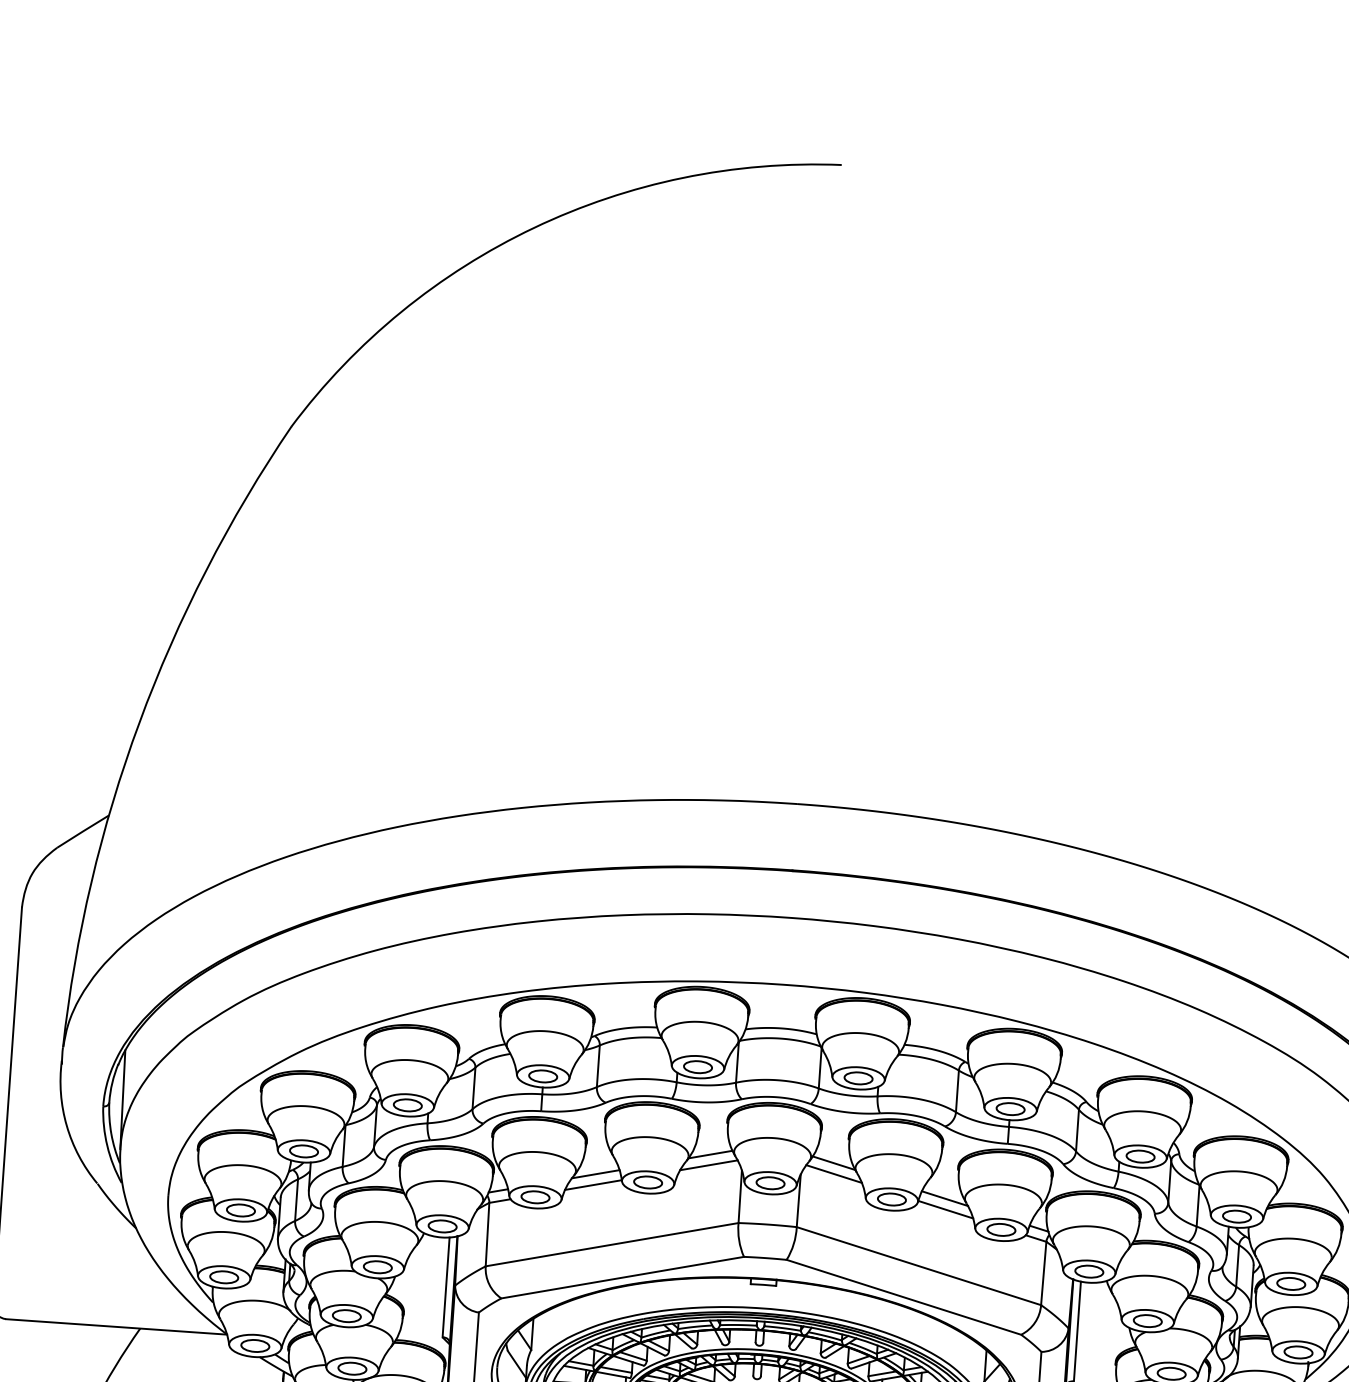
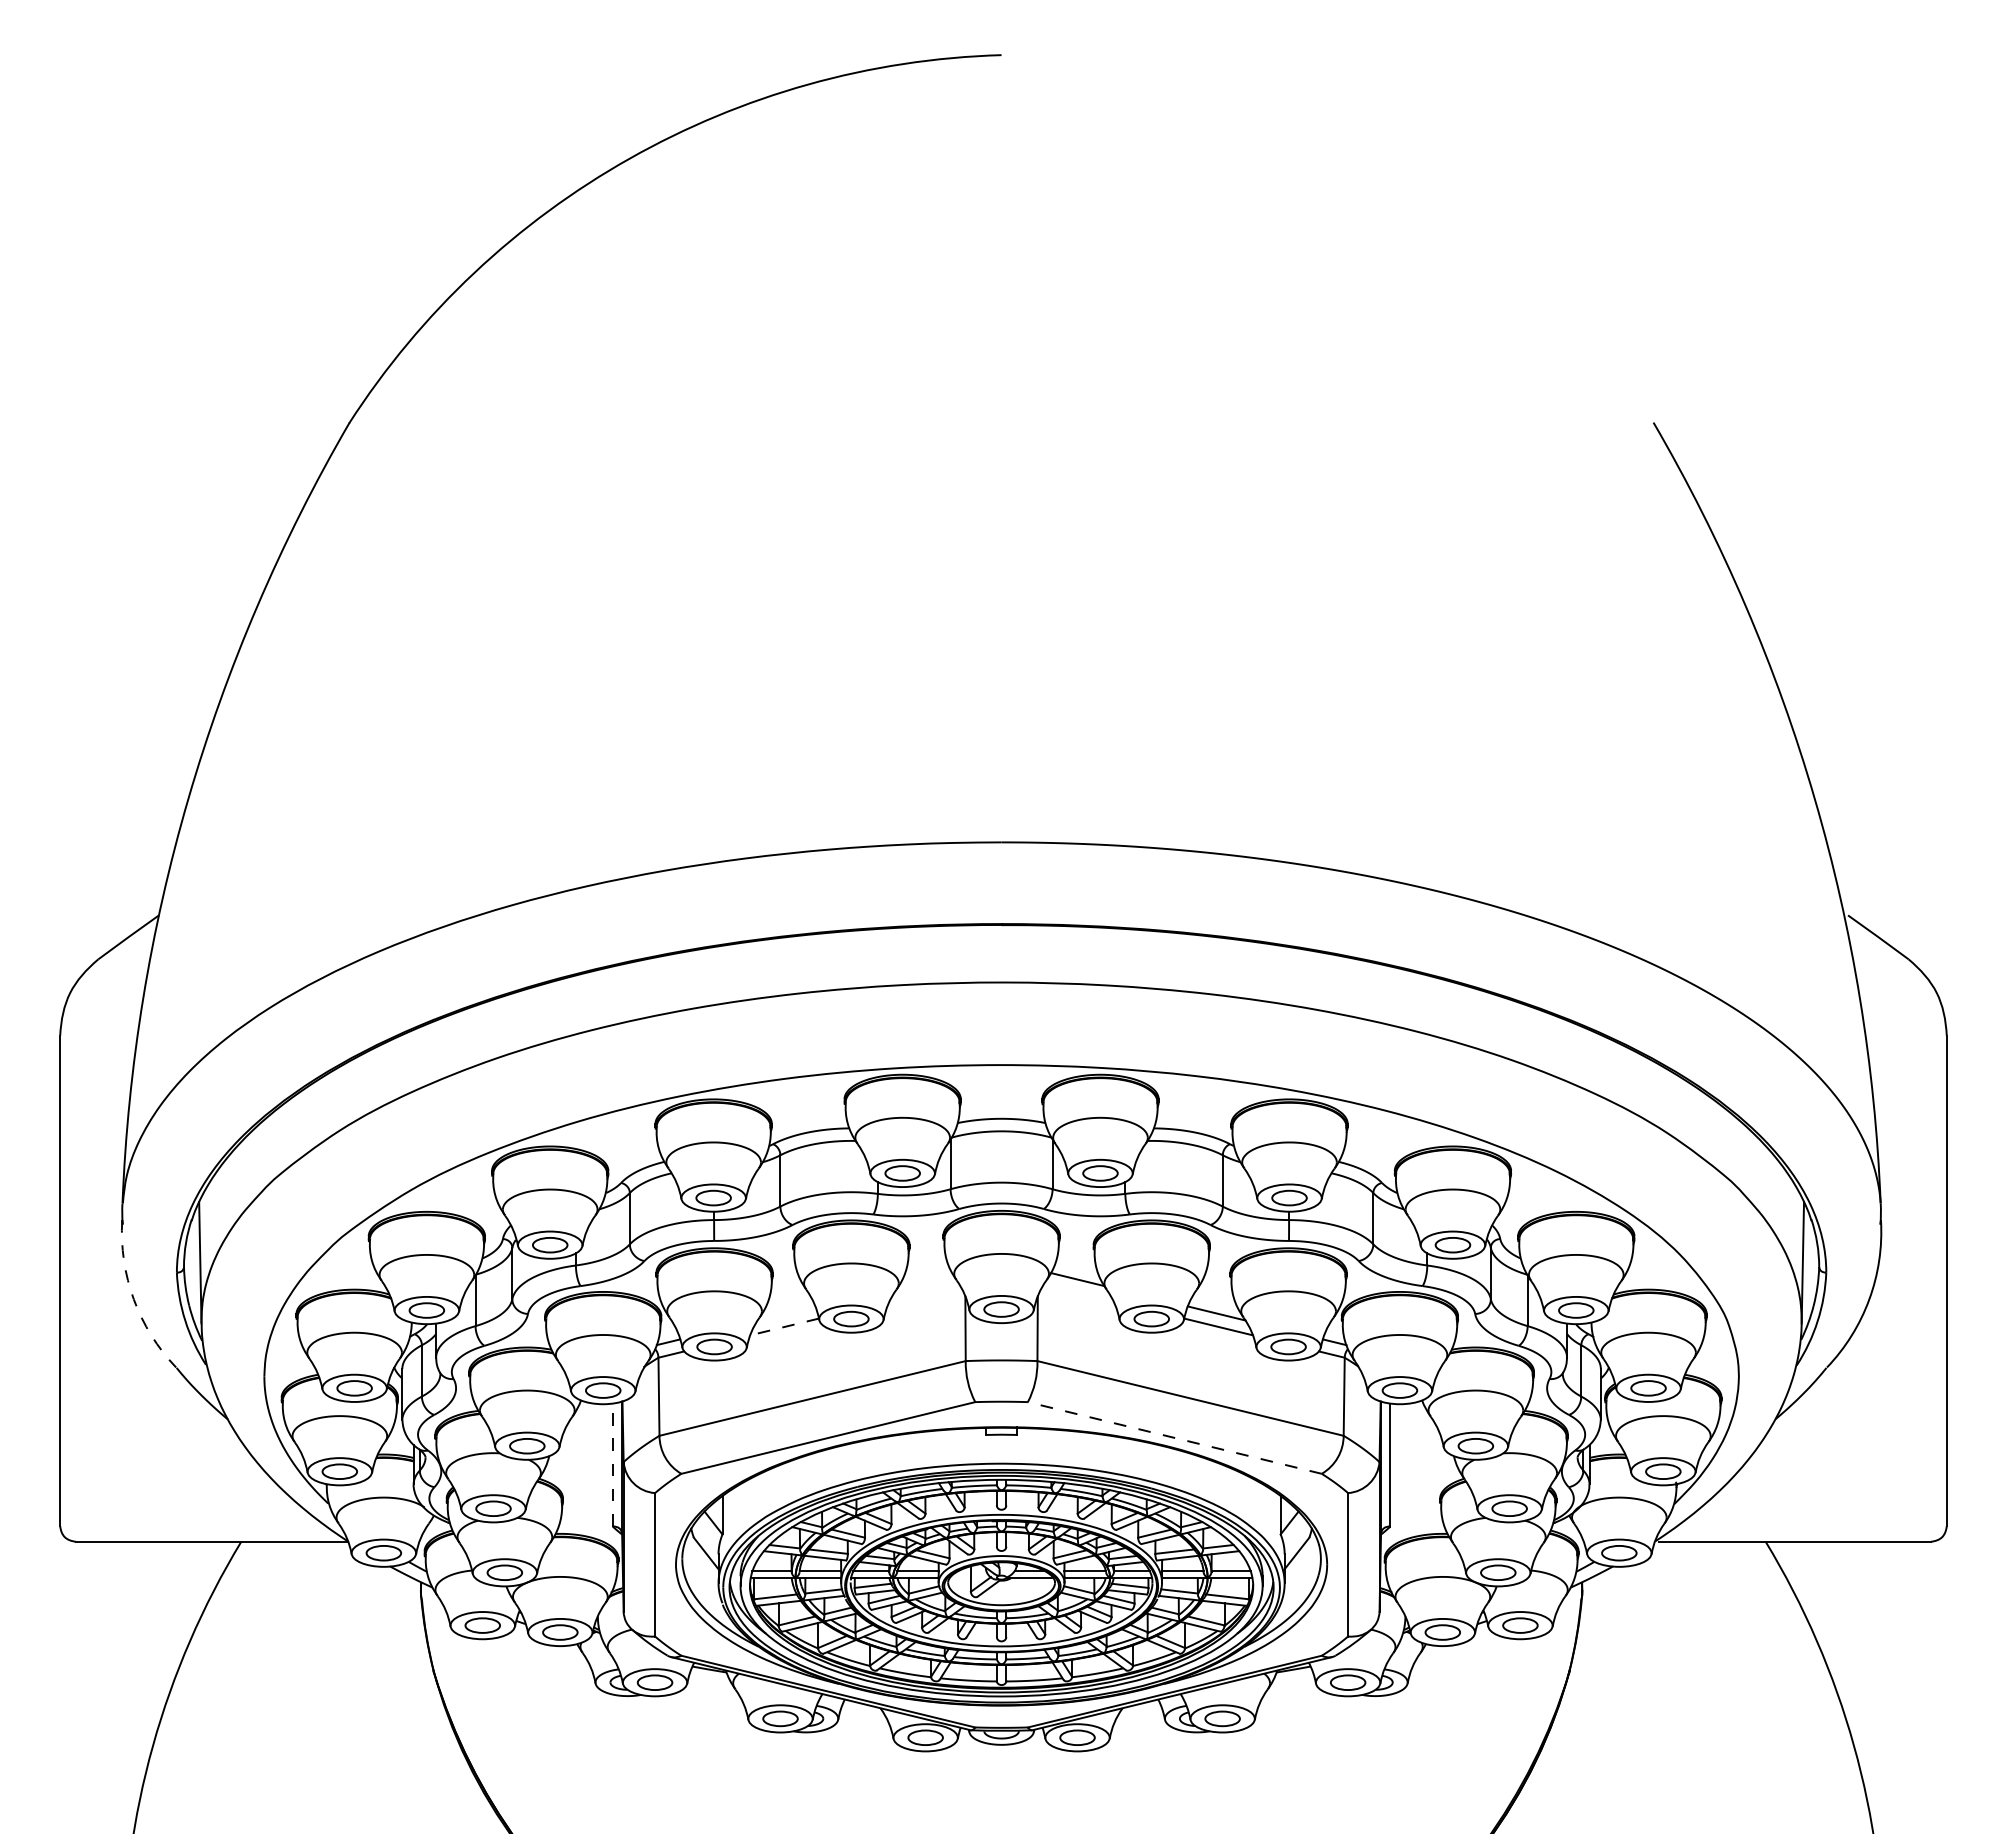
arc: (66, 1125) -> (133, 1299), solid -> dashed
line: (710, 1154) -> (925, 1279), removed
line: (708, 1165) -> (924, 1292), removed
line: (833, 1173) -> (1078, 1292), removed
line: (595, 1174) -> (786, 1313), removed
line: (593, 1185) -> (784, 1327), solid -> dashed
line: (445, 1286) -> (612, 1464), solid -> dashed
line: (903, 1296) -> (1174, 1437), solid -> dashed

